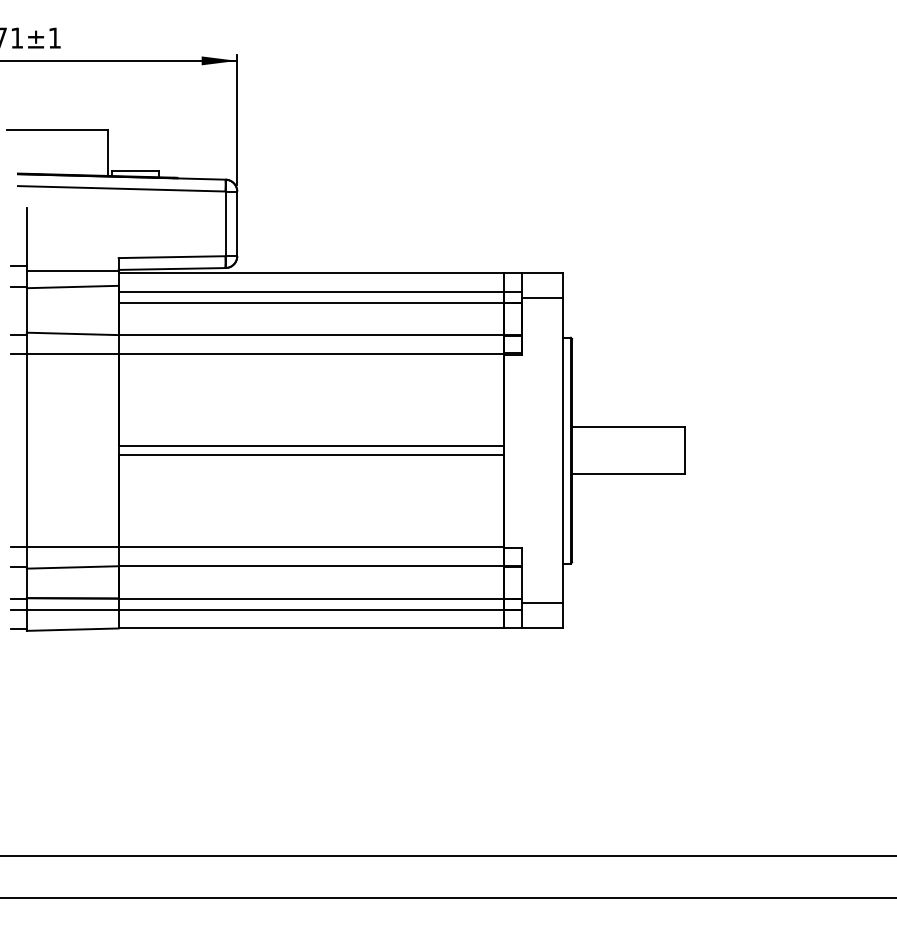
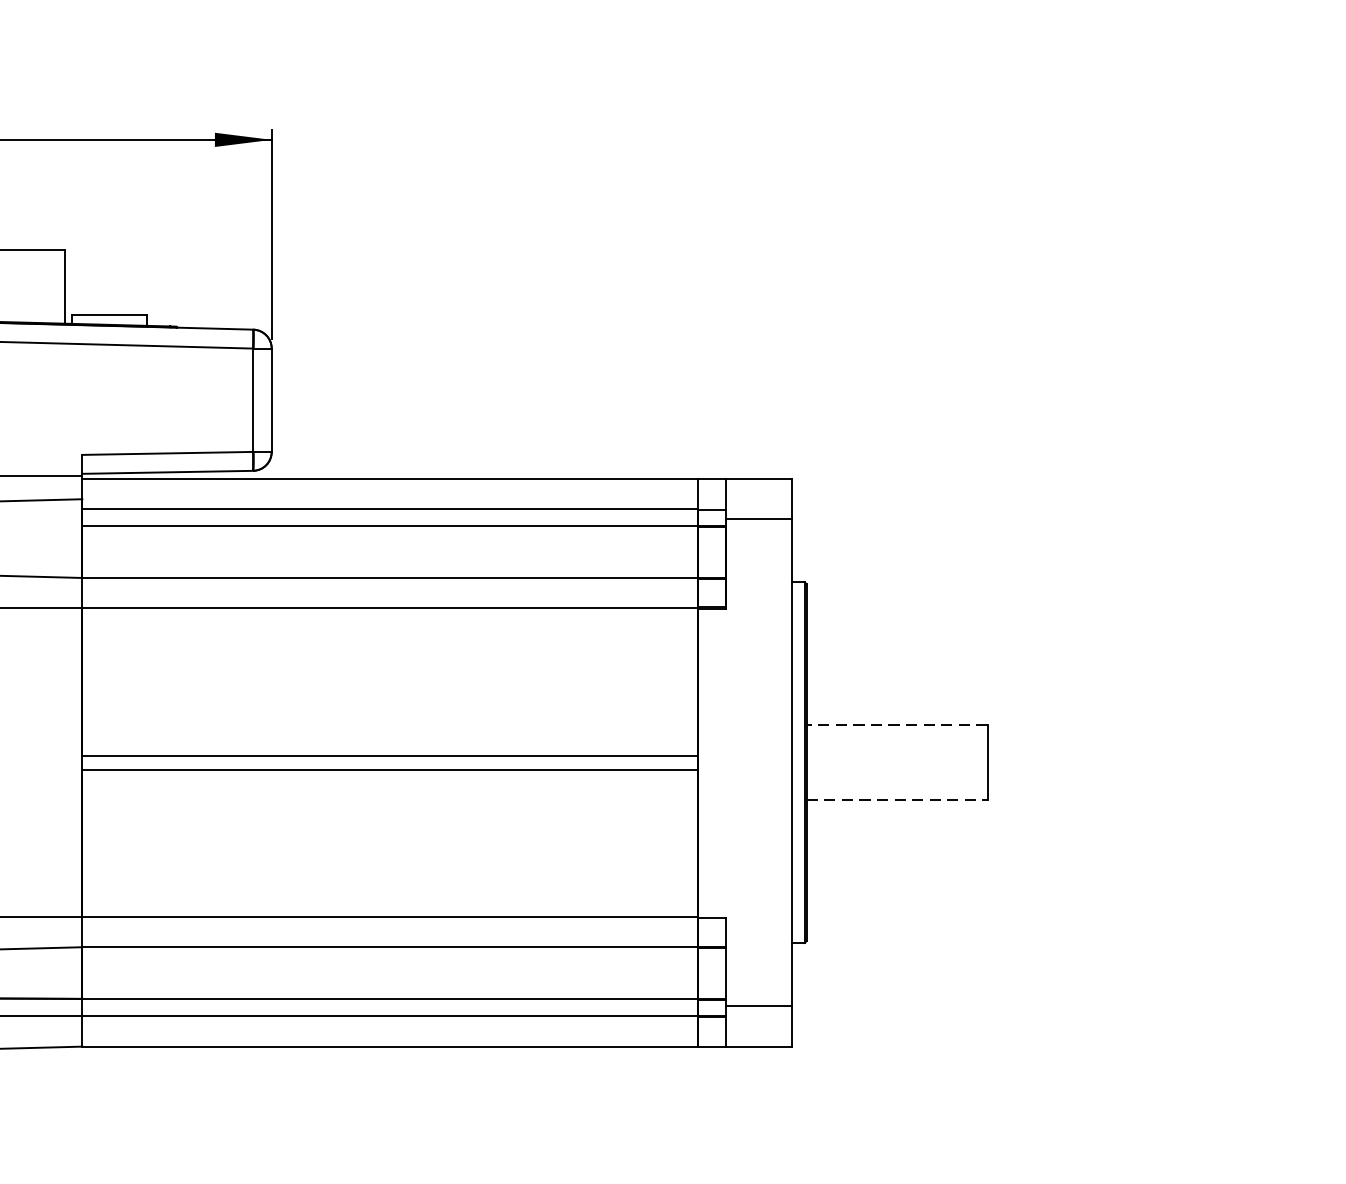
line: (628, 426) -> (896, 723), solid -> dashed
line: (628, 474) -> (896, 800), solid -> dashed

